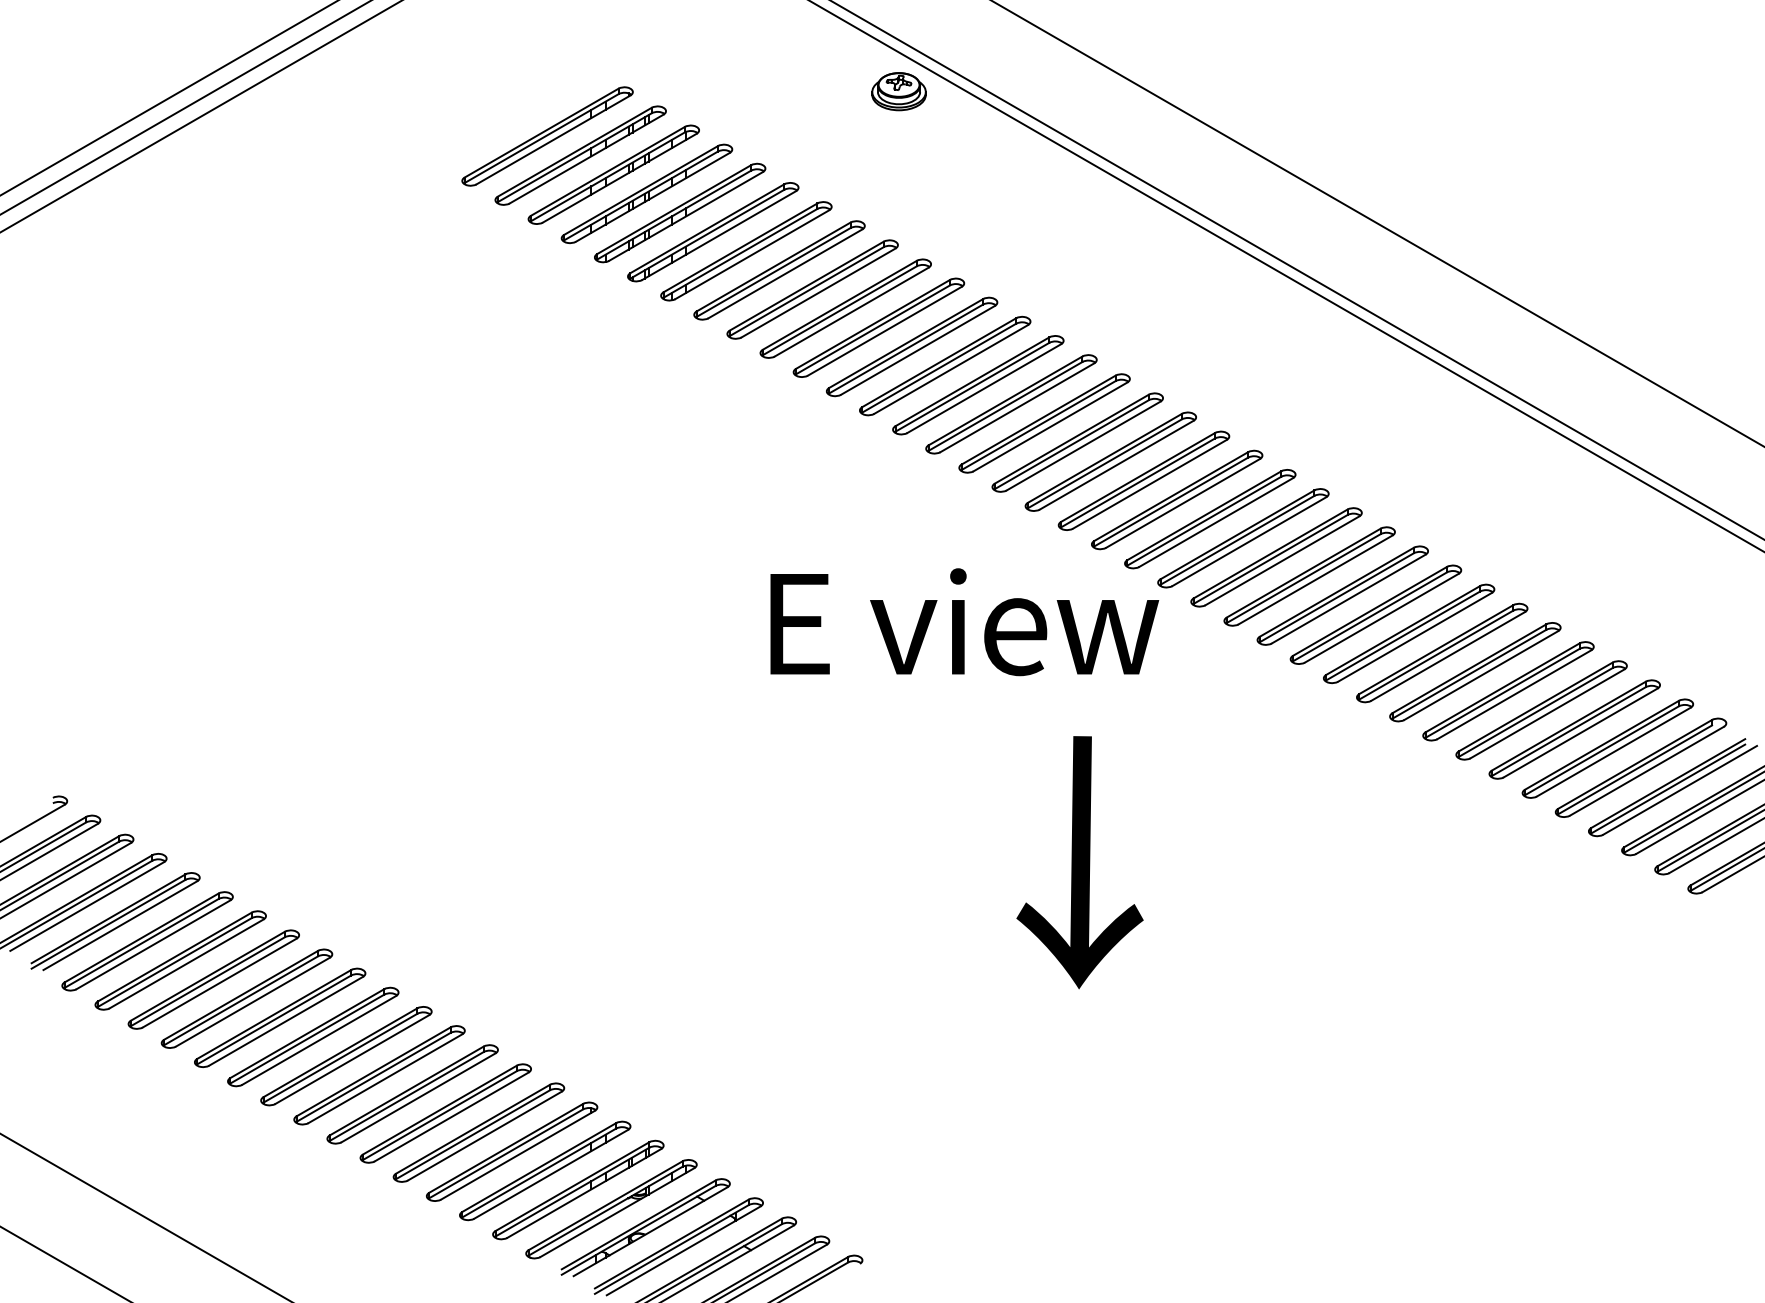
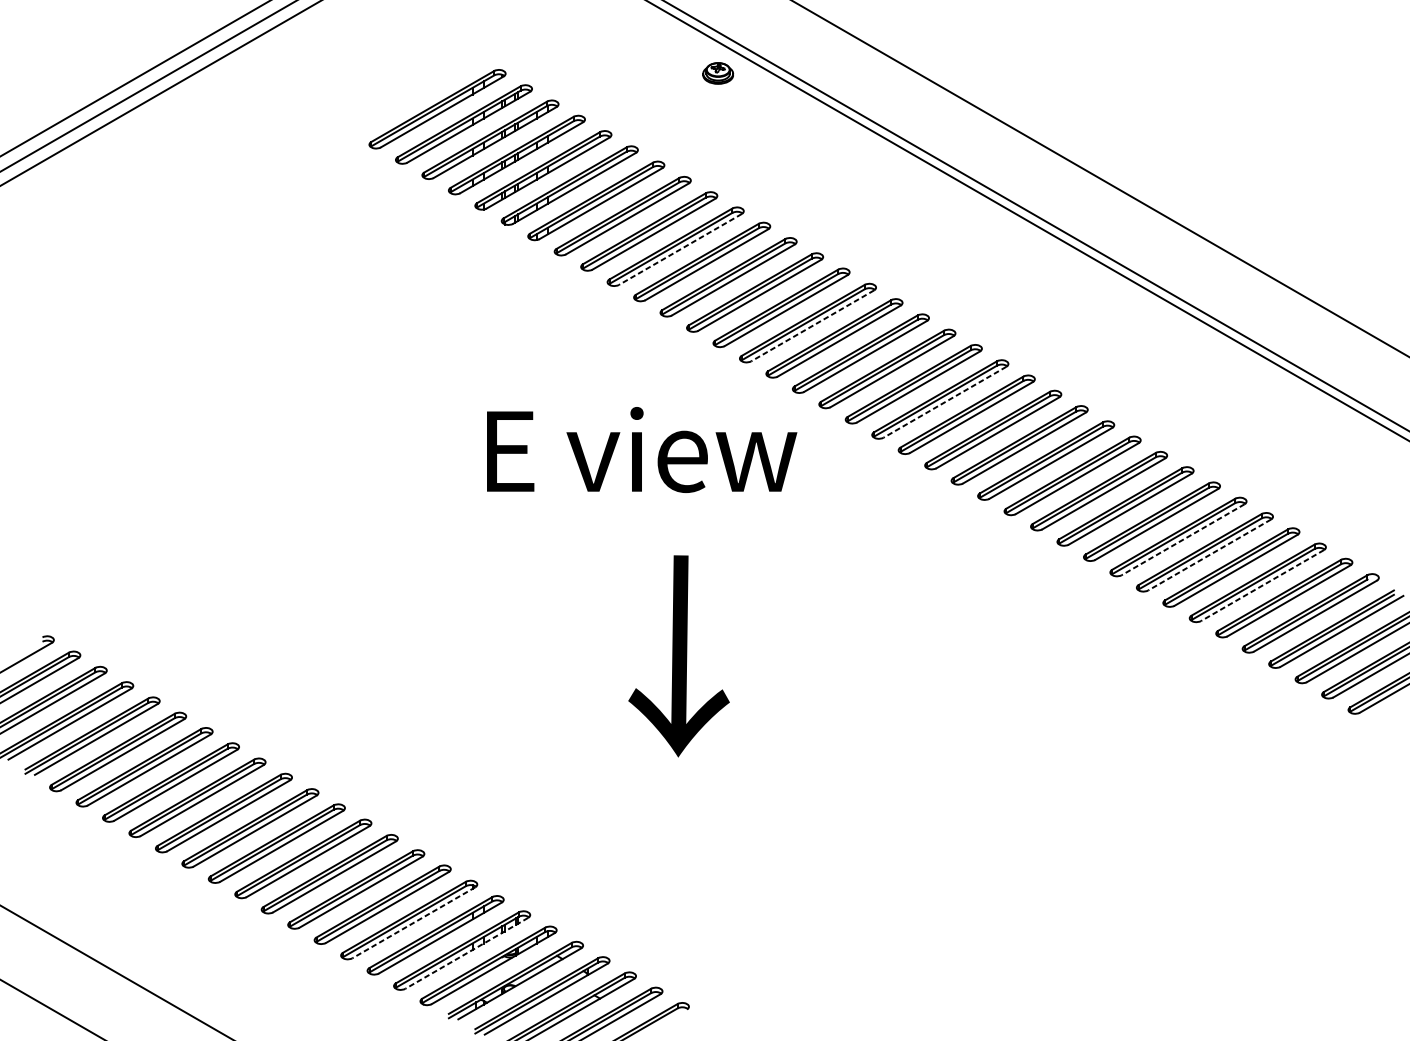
part: (898, 91) -> (717, 73), size x0.7
line: (851, 312) -> (680, 249), solid -> dashed
line: (1017, 407) -> (812, 325), solid -> dashed
line: (1183, 503) -> (945, 402), solid -> dashed
text: (964, 622) -> (641, 450), moved
line: (1481, 675) -> (1183, 539), solid -> dashed
line: (1514, 694) -> (1209, 554), solid -> dashed
line: (1580, 732) -> (1262, 585), solid -> dashed
text: (1079, 862) -> (678, 656), moved
line: (518, 1155) -> (414, 922), solid -> dashed
line: (584, 1193) -> (467, 953), solid -> dashed

